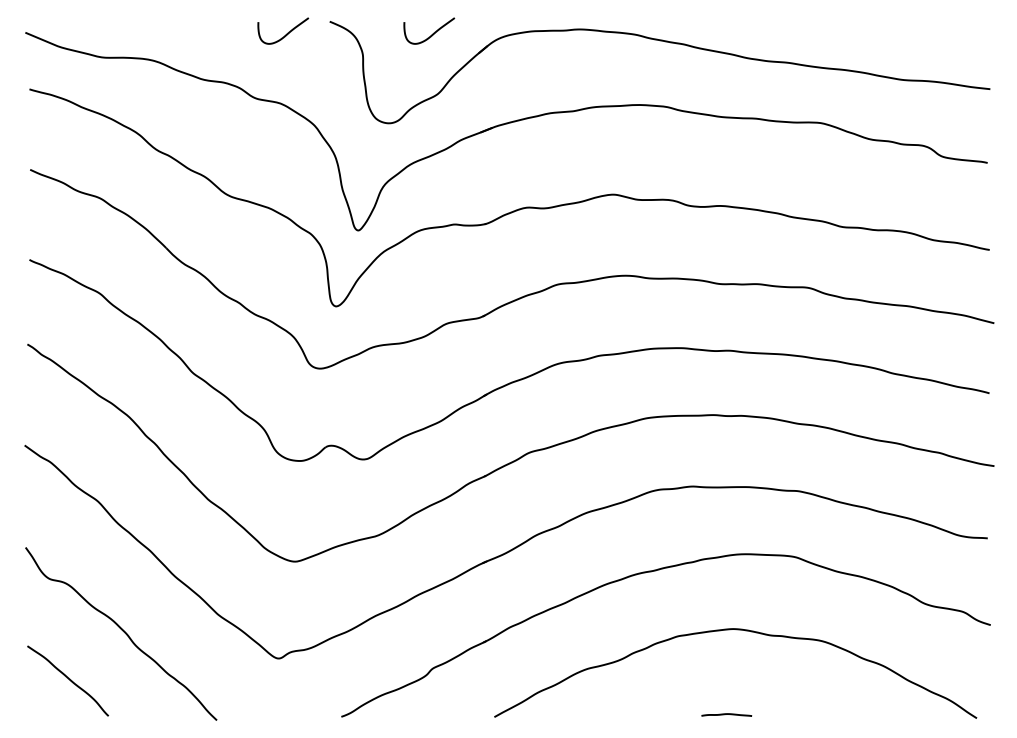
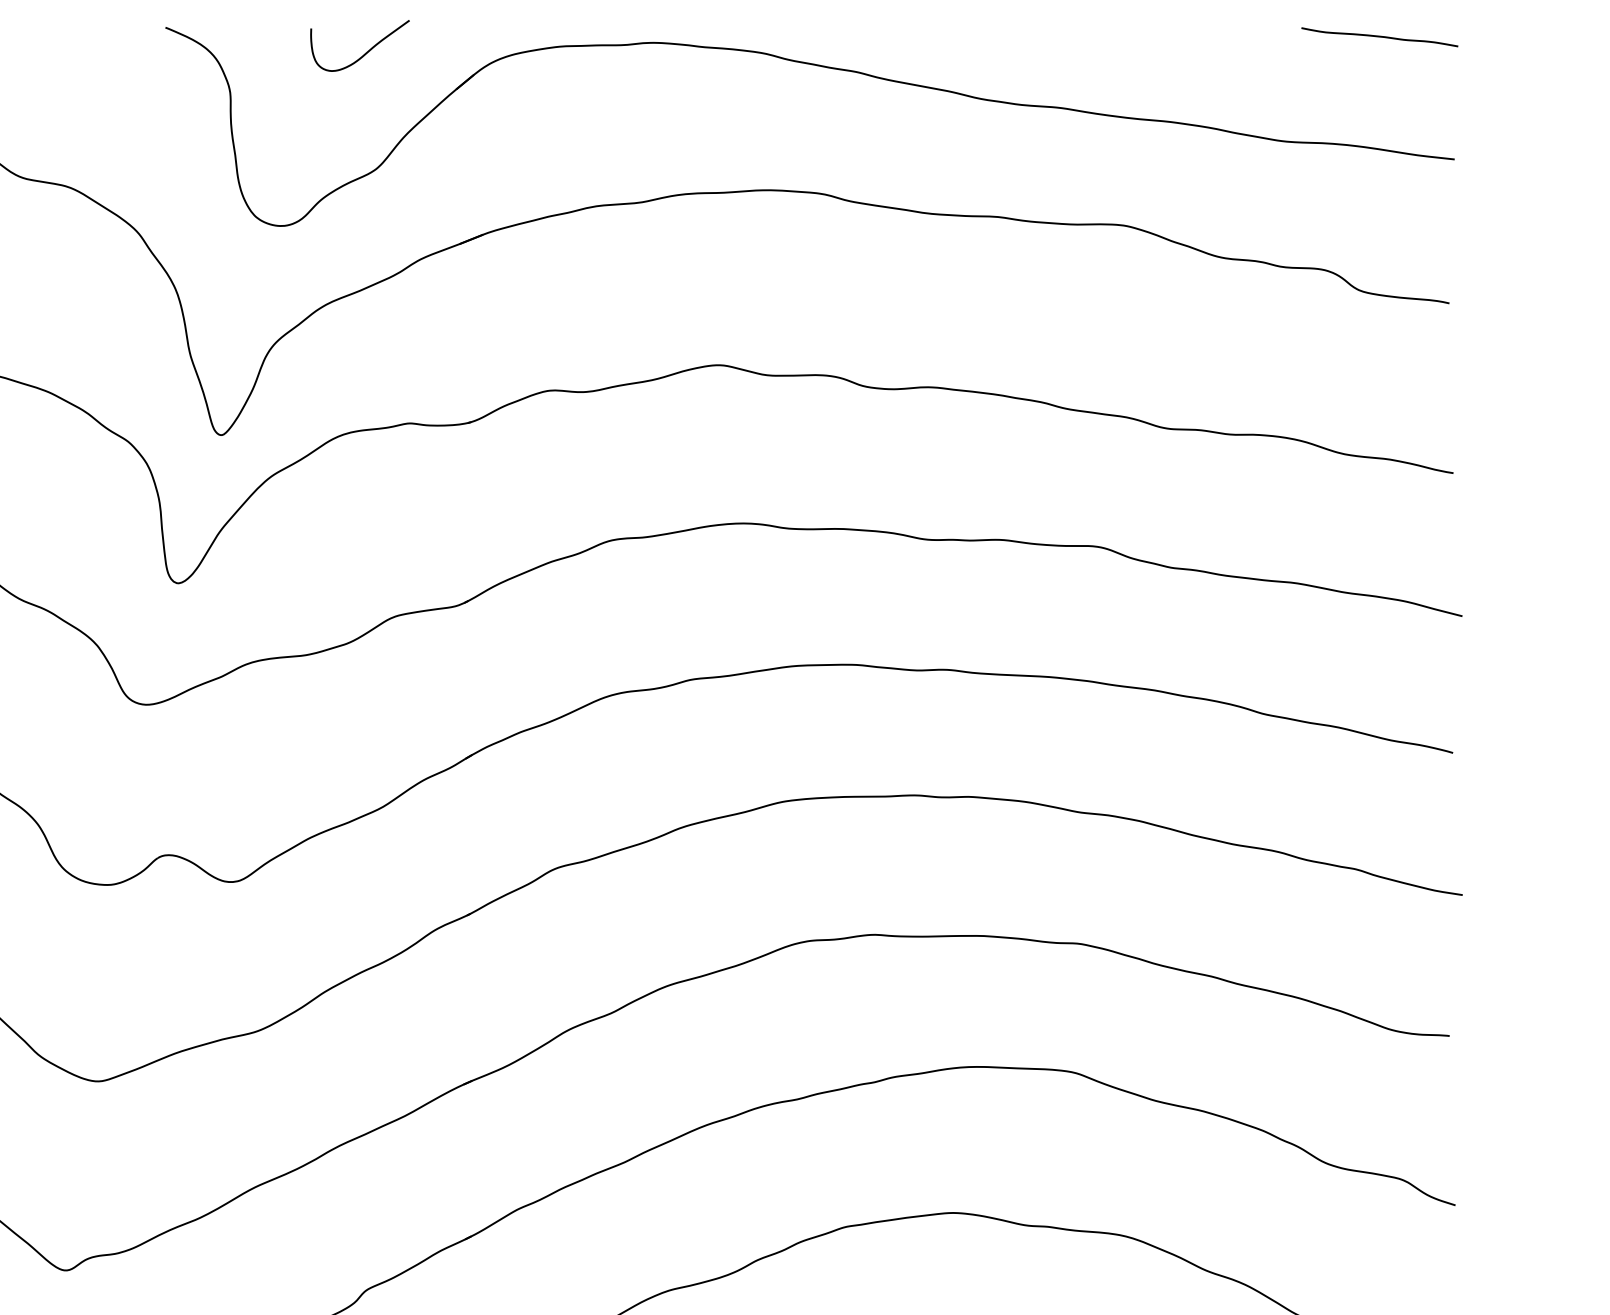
curve: (951, 26) -> (1378, 37), added
curve: (286, 33) -> (81, 50), removed

